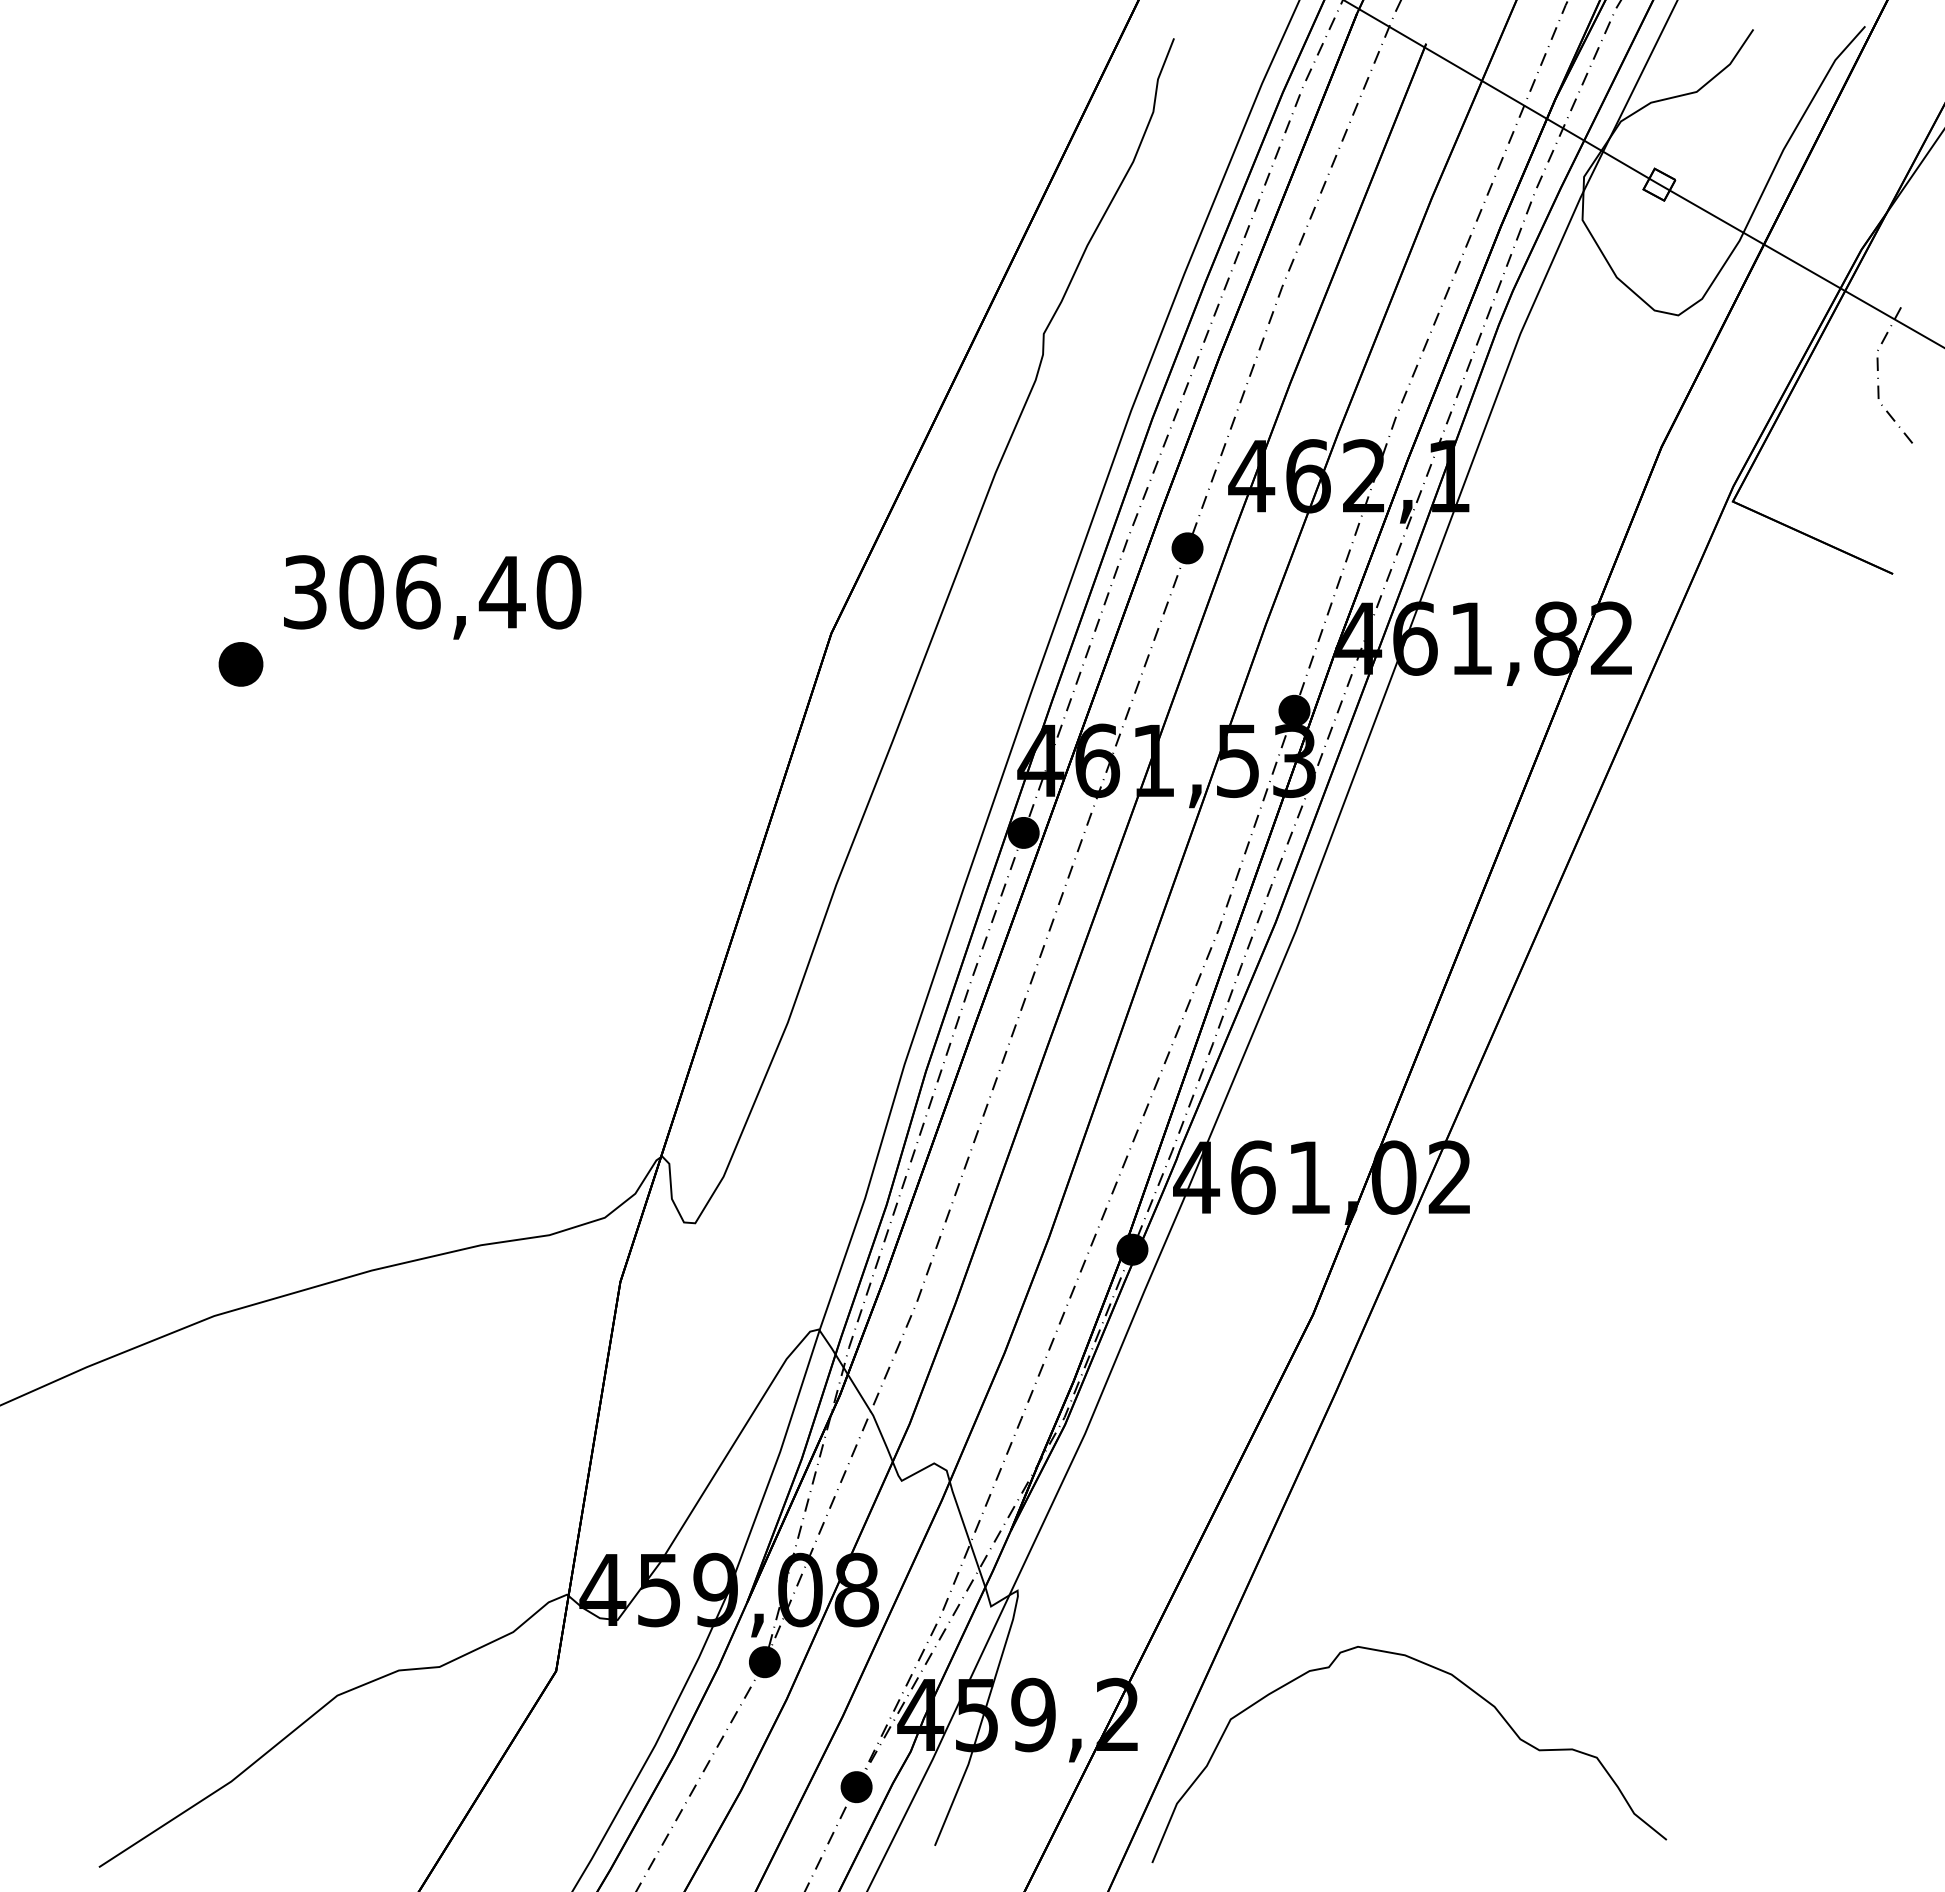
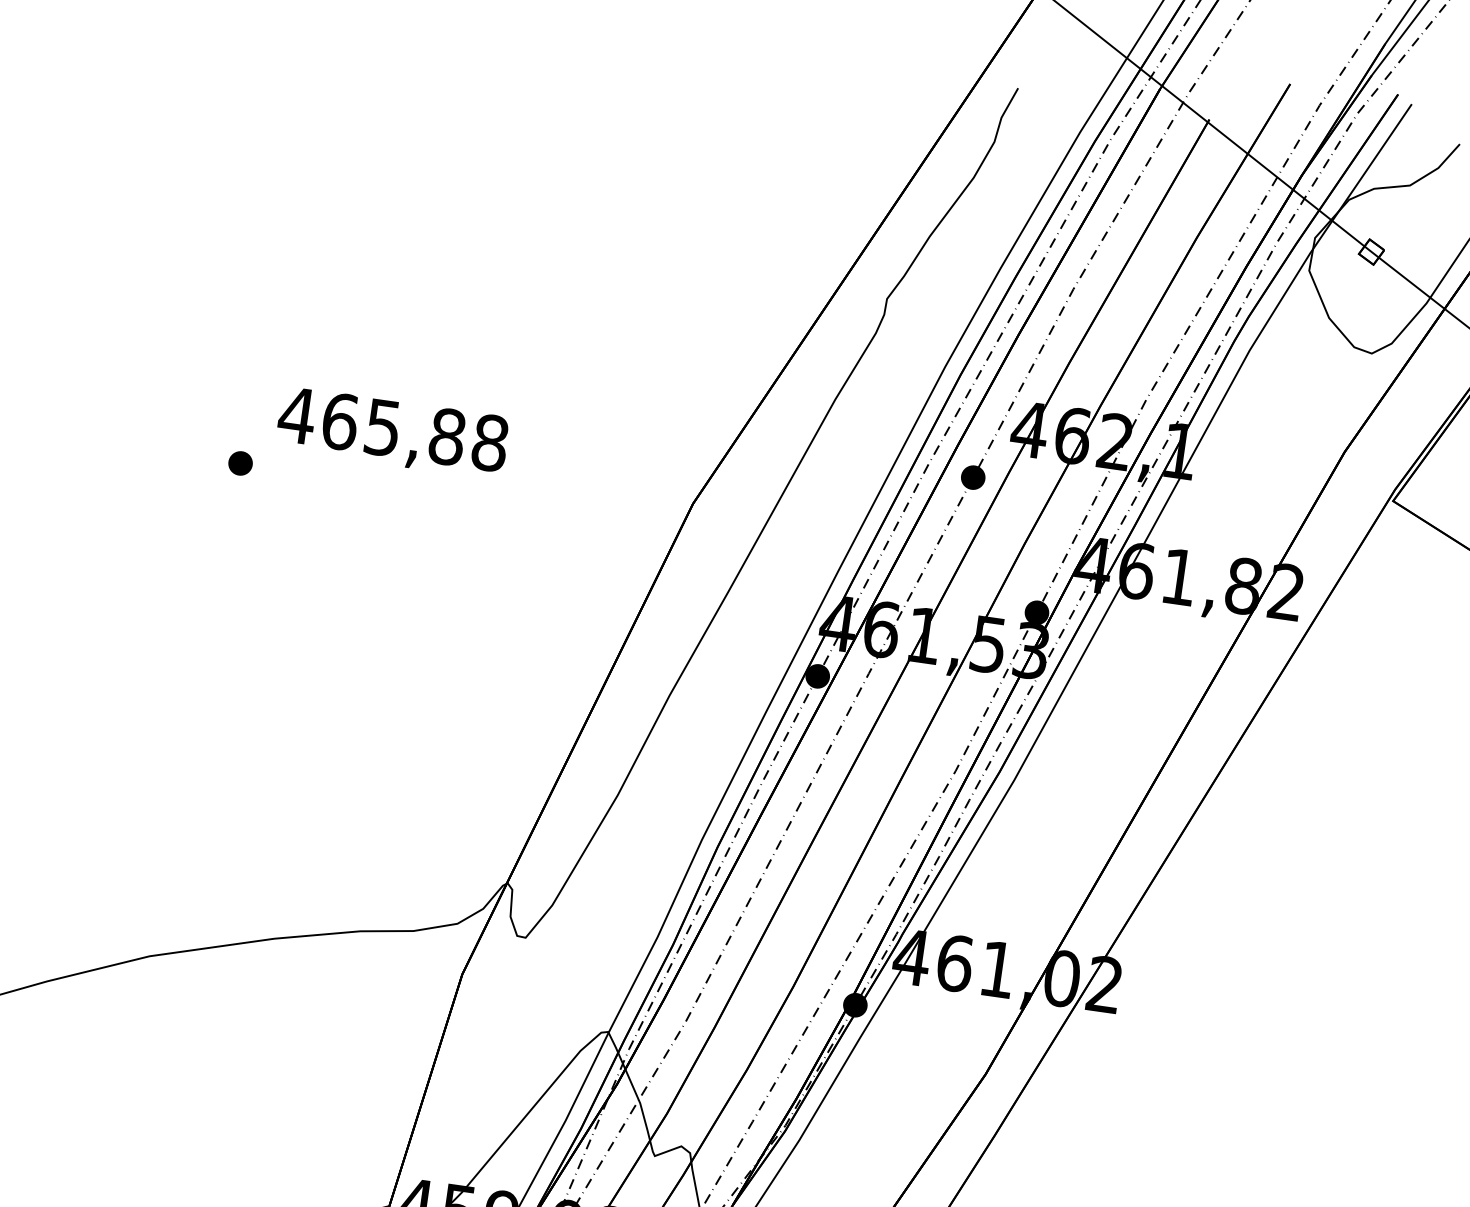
text: (431, 592) -> (393, 429), 306,40 -> 465,88
part: (240, 664) -> (240, 463), size x0.71

